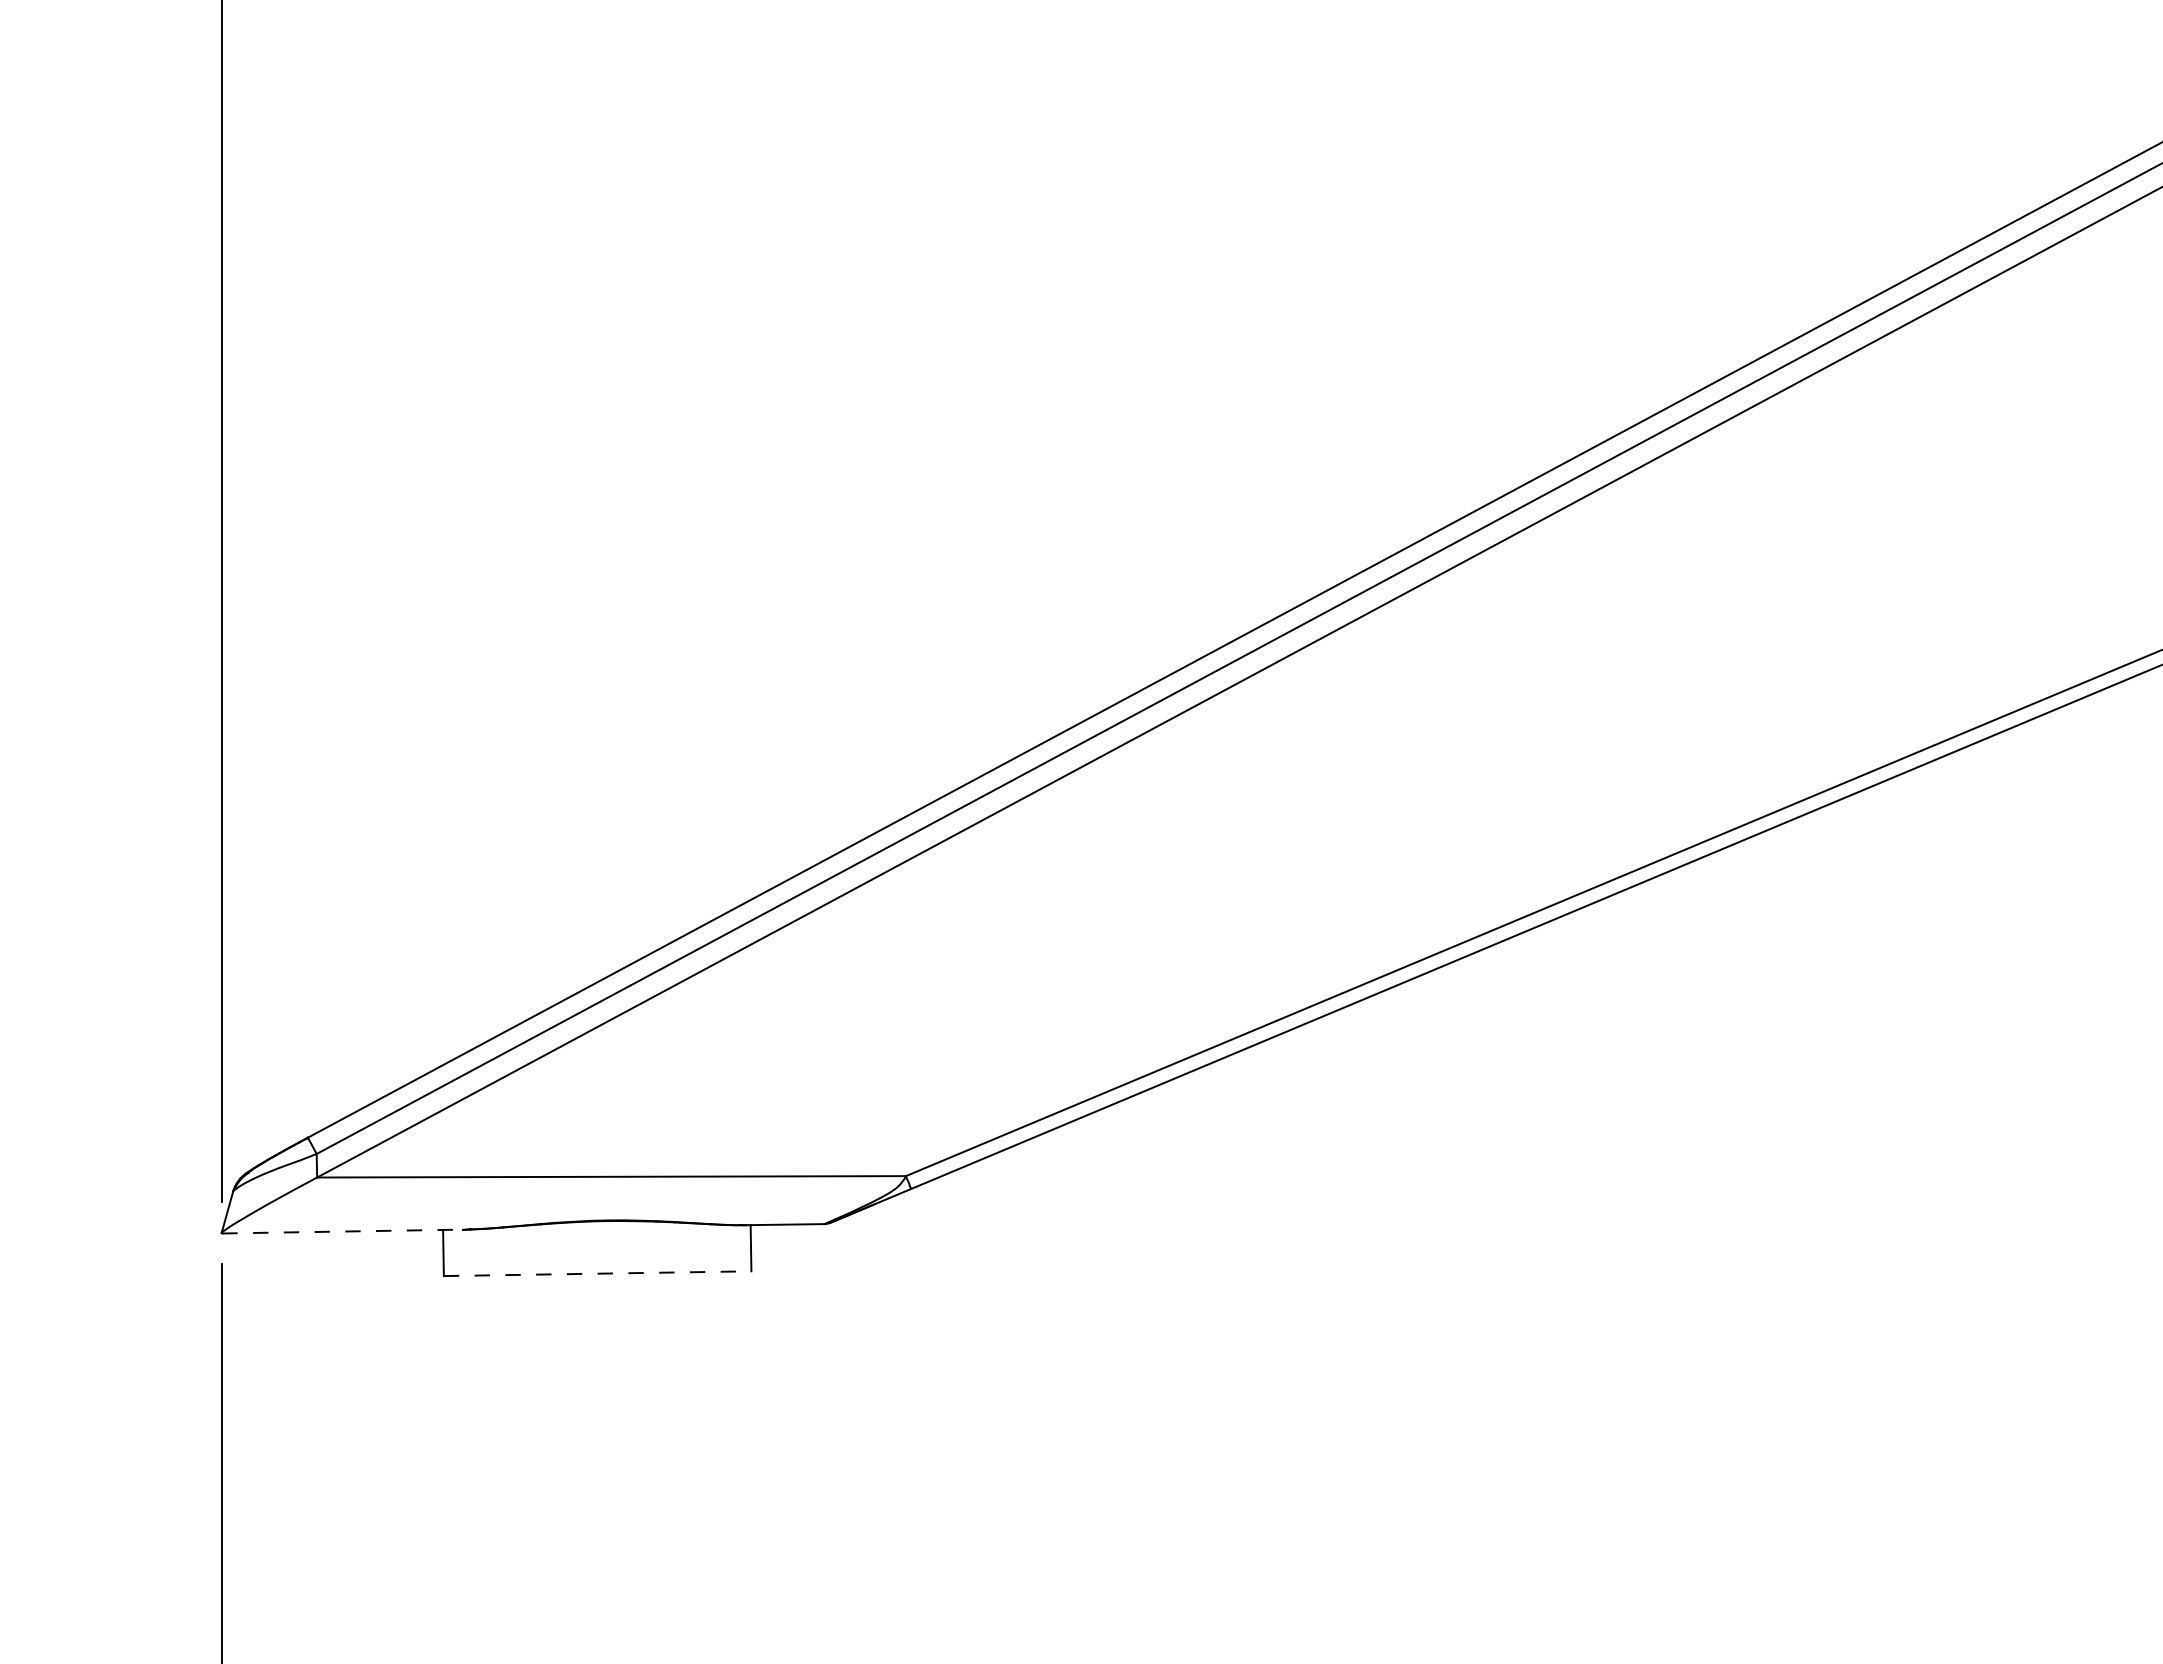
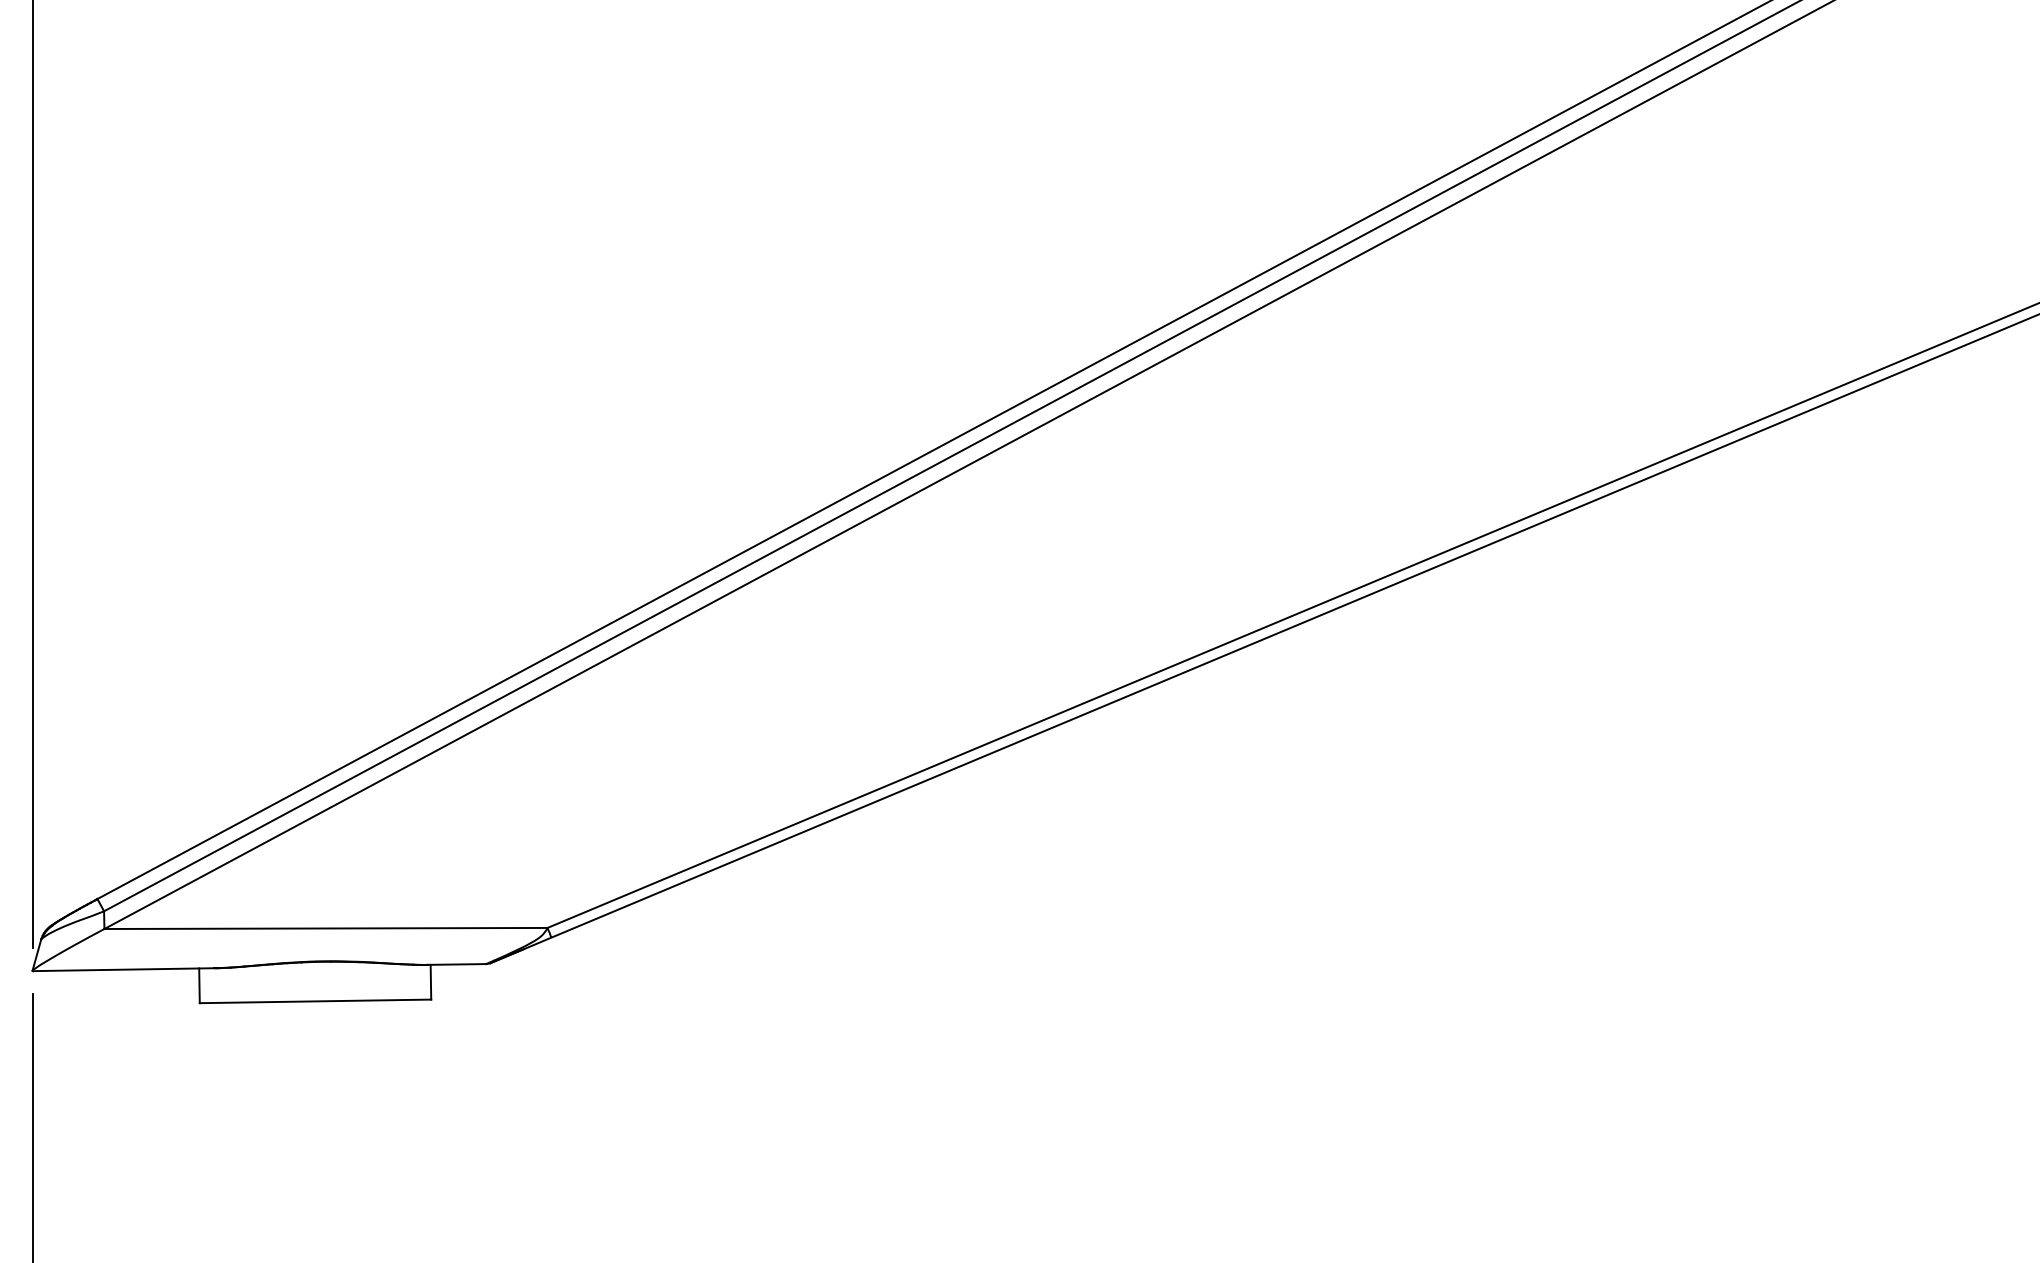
line: (342, 1231) -> (123, 969), dashed -> solid
line: (597, 1273) -> (315, 1001), dashed -> solid

